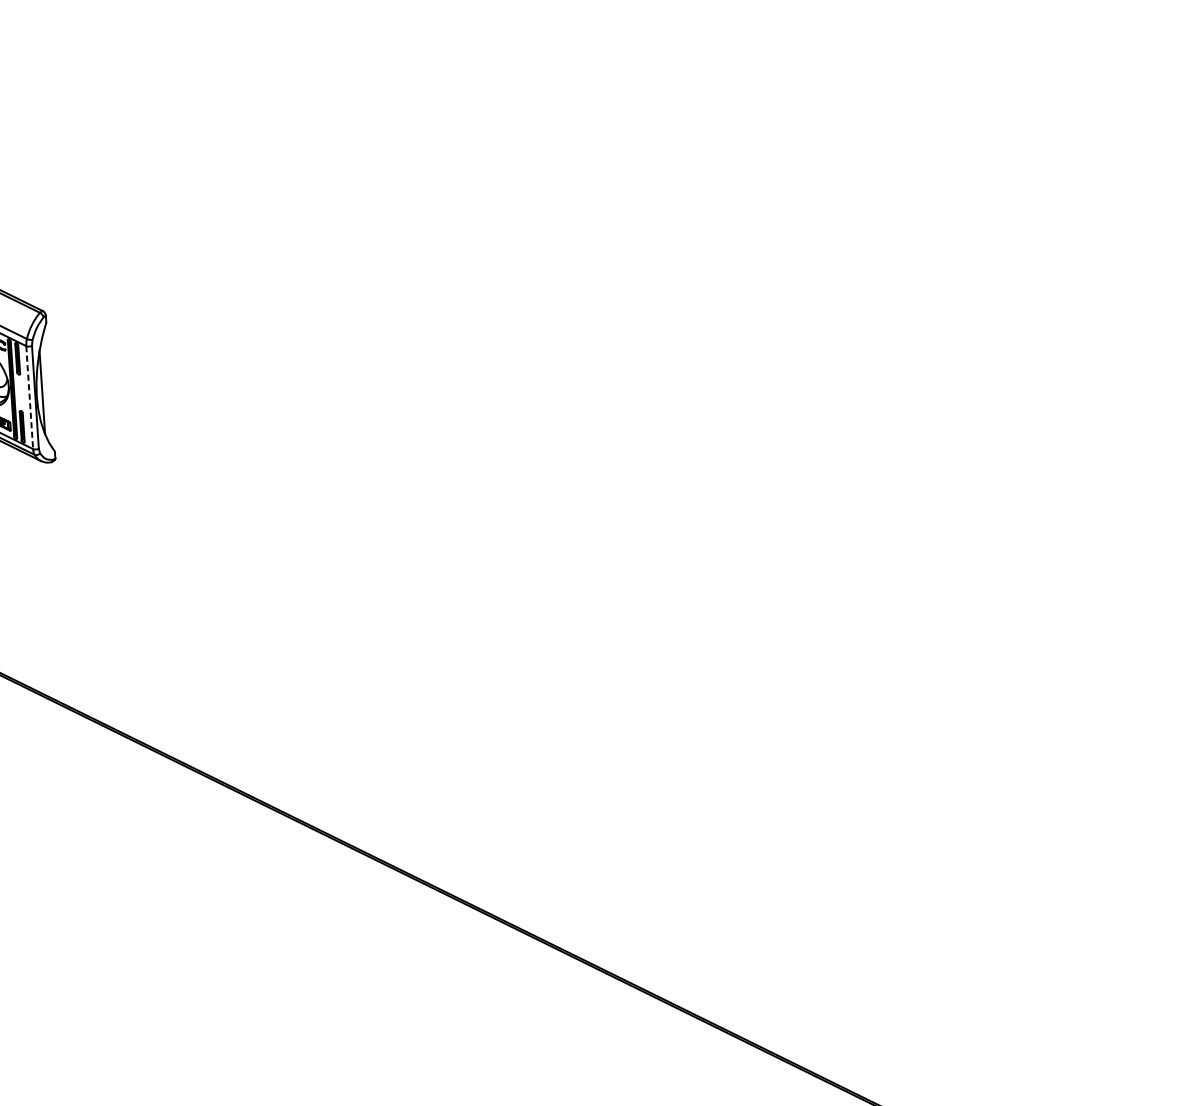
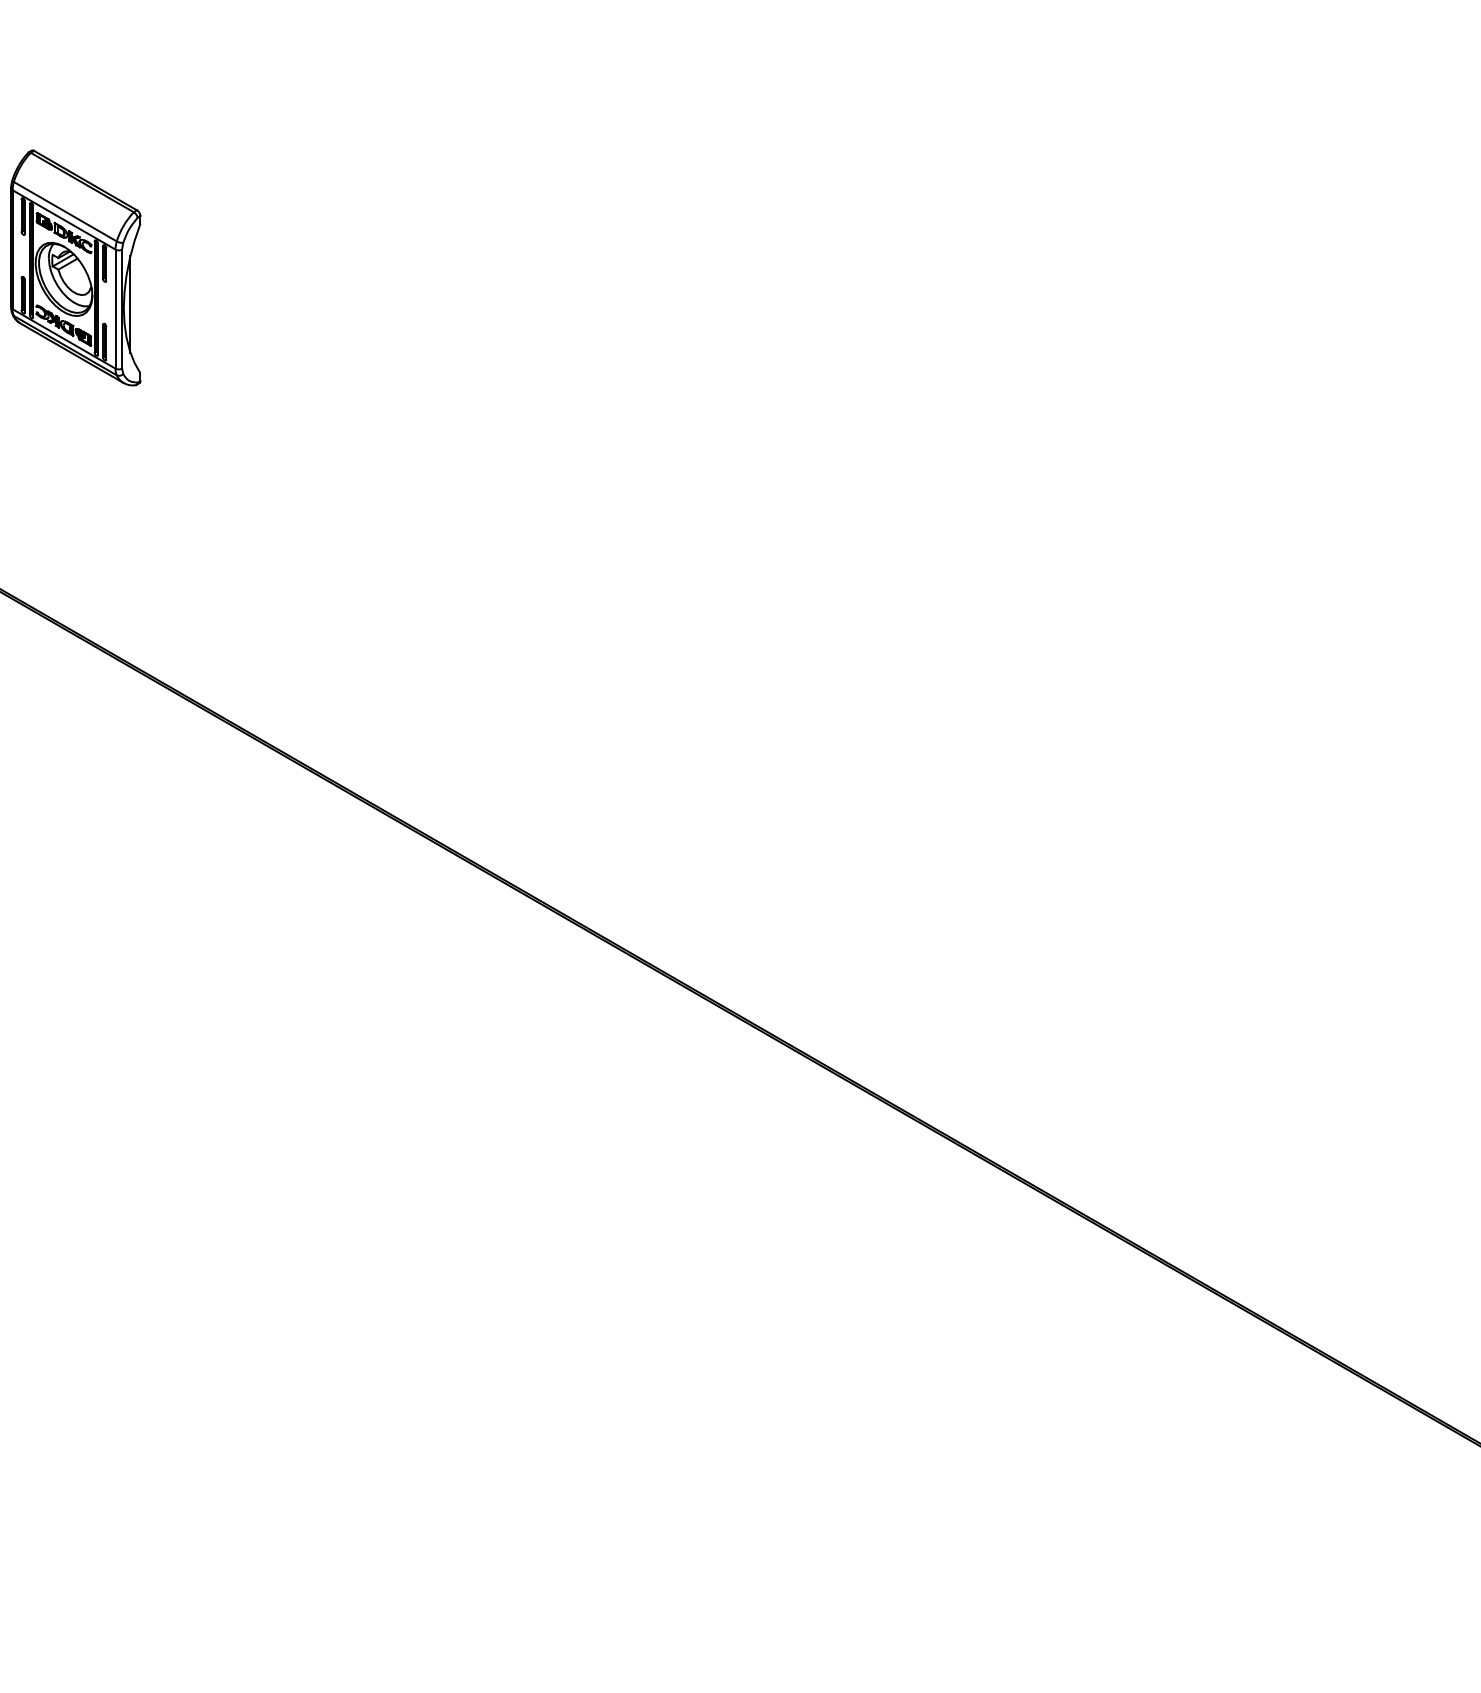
line: (29, 397) -> (115, 309), dashed -> solid

